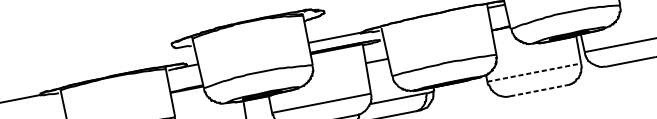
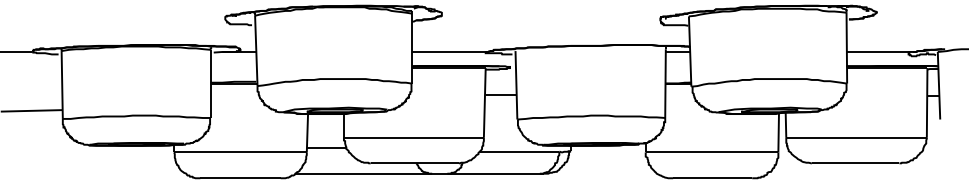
line: (534, 72) -> (712, 152), dashed -> solid
line: (538, 91) -> (712, 178), dashed -> solid

